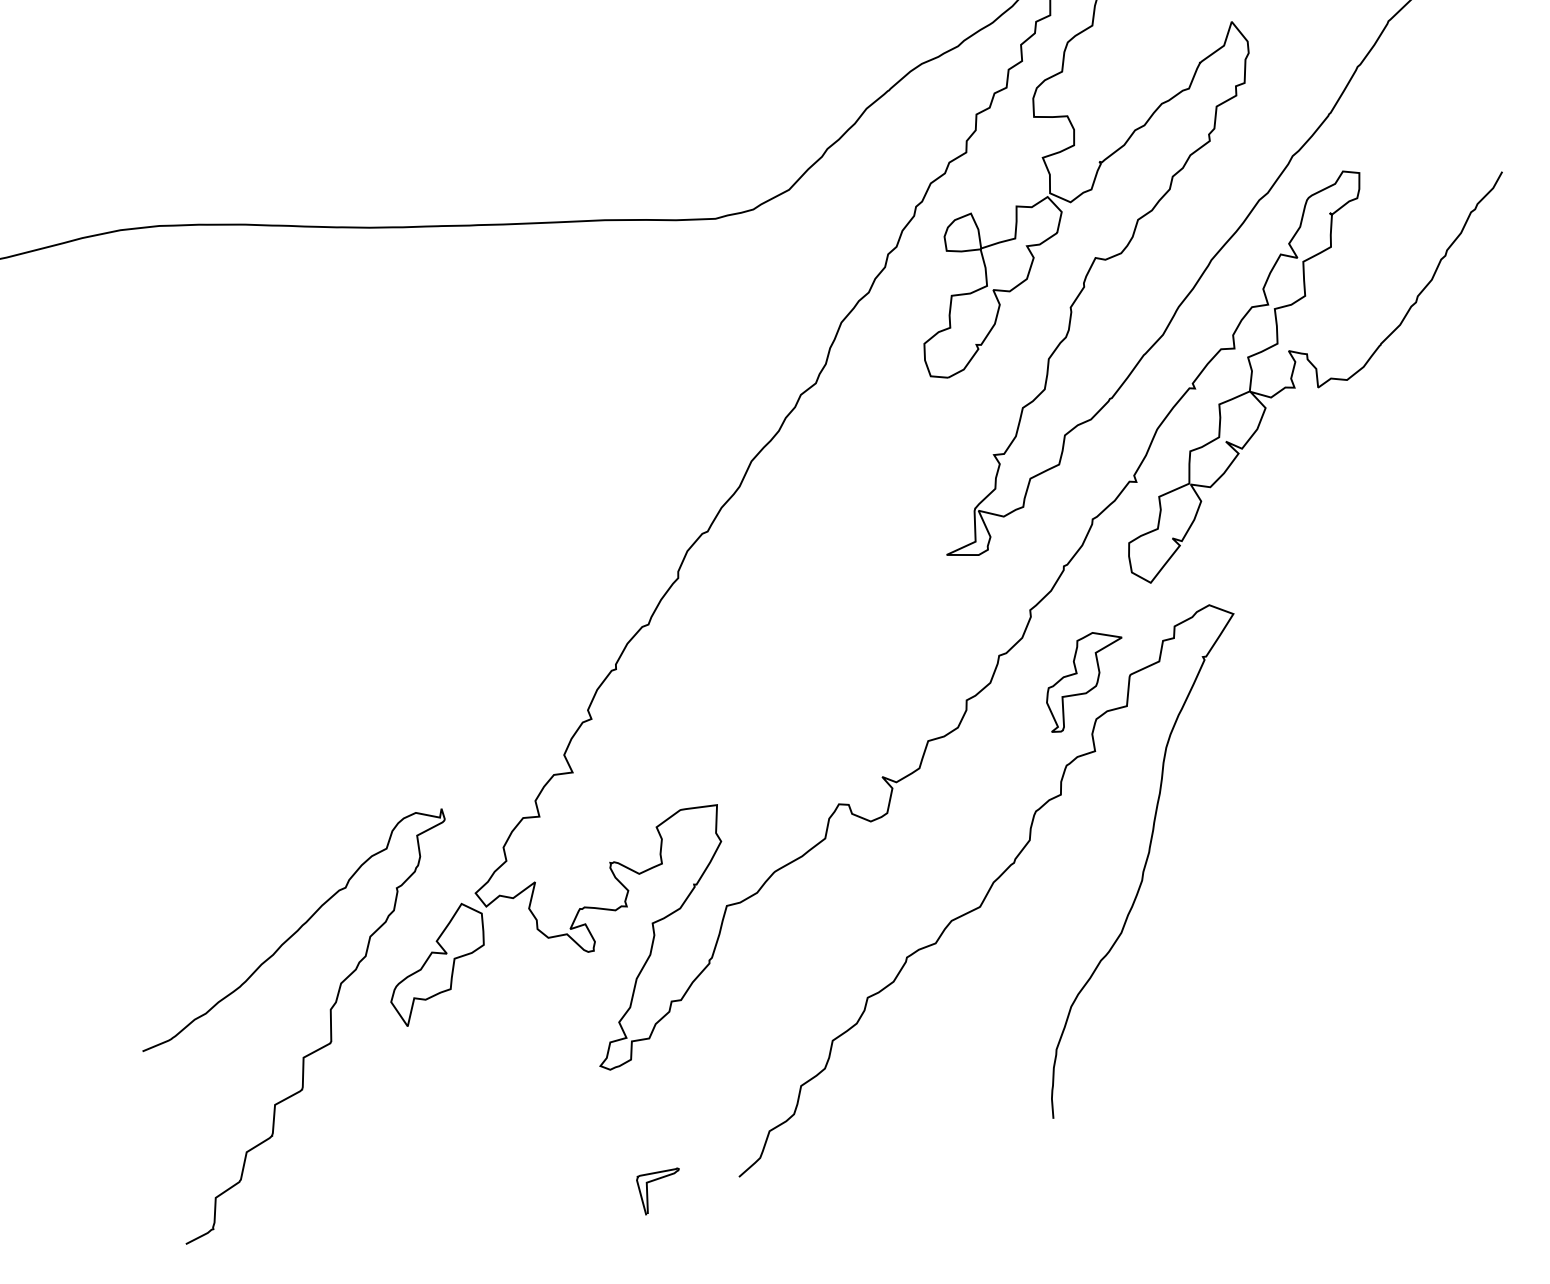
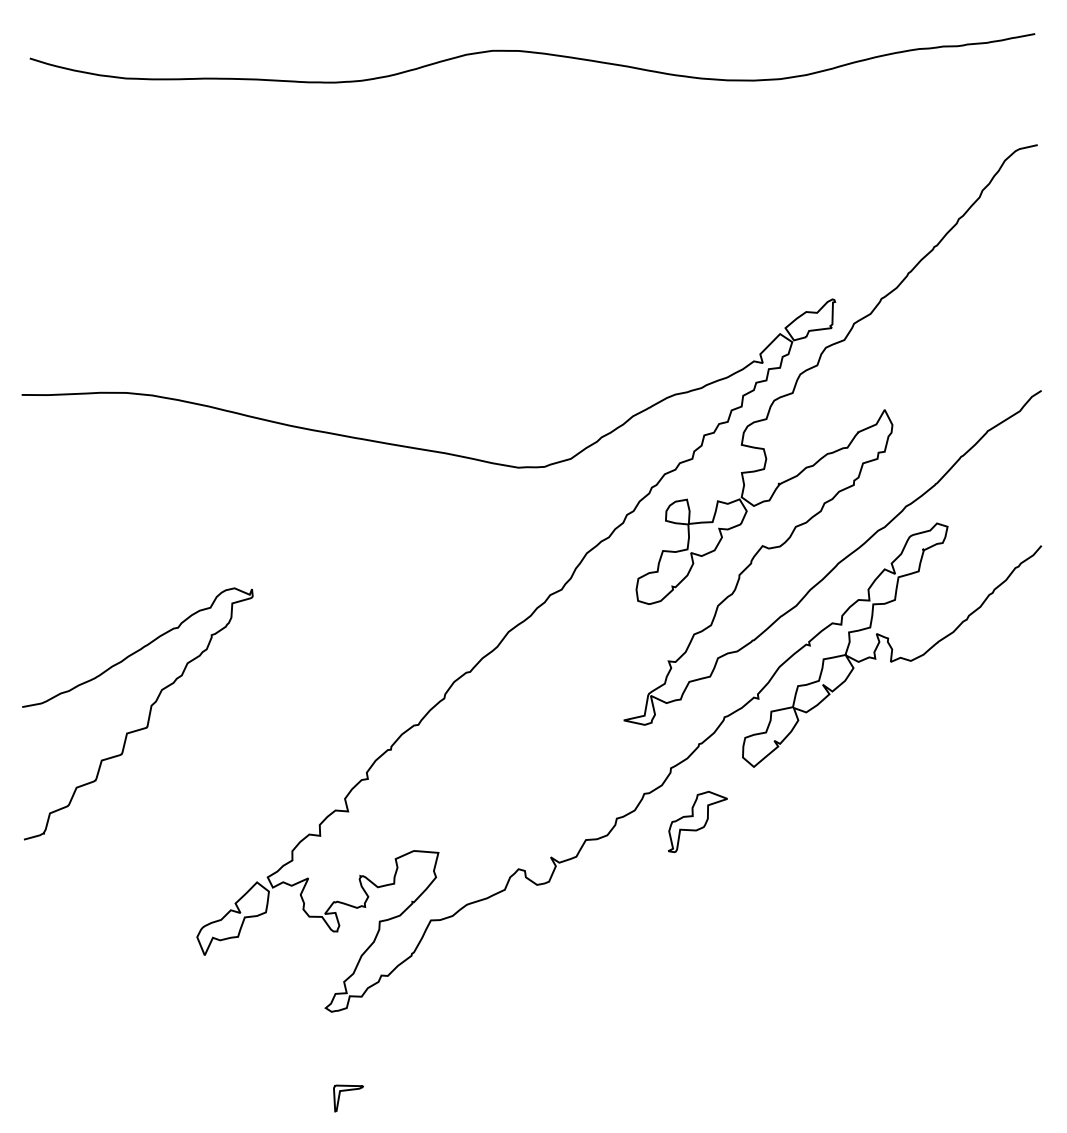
curve: (988, 890) -> (604, 946), removed
curve: (329, 1023) -> (148, 714), moved

